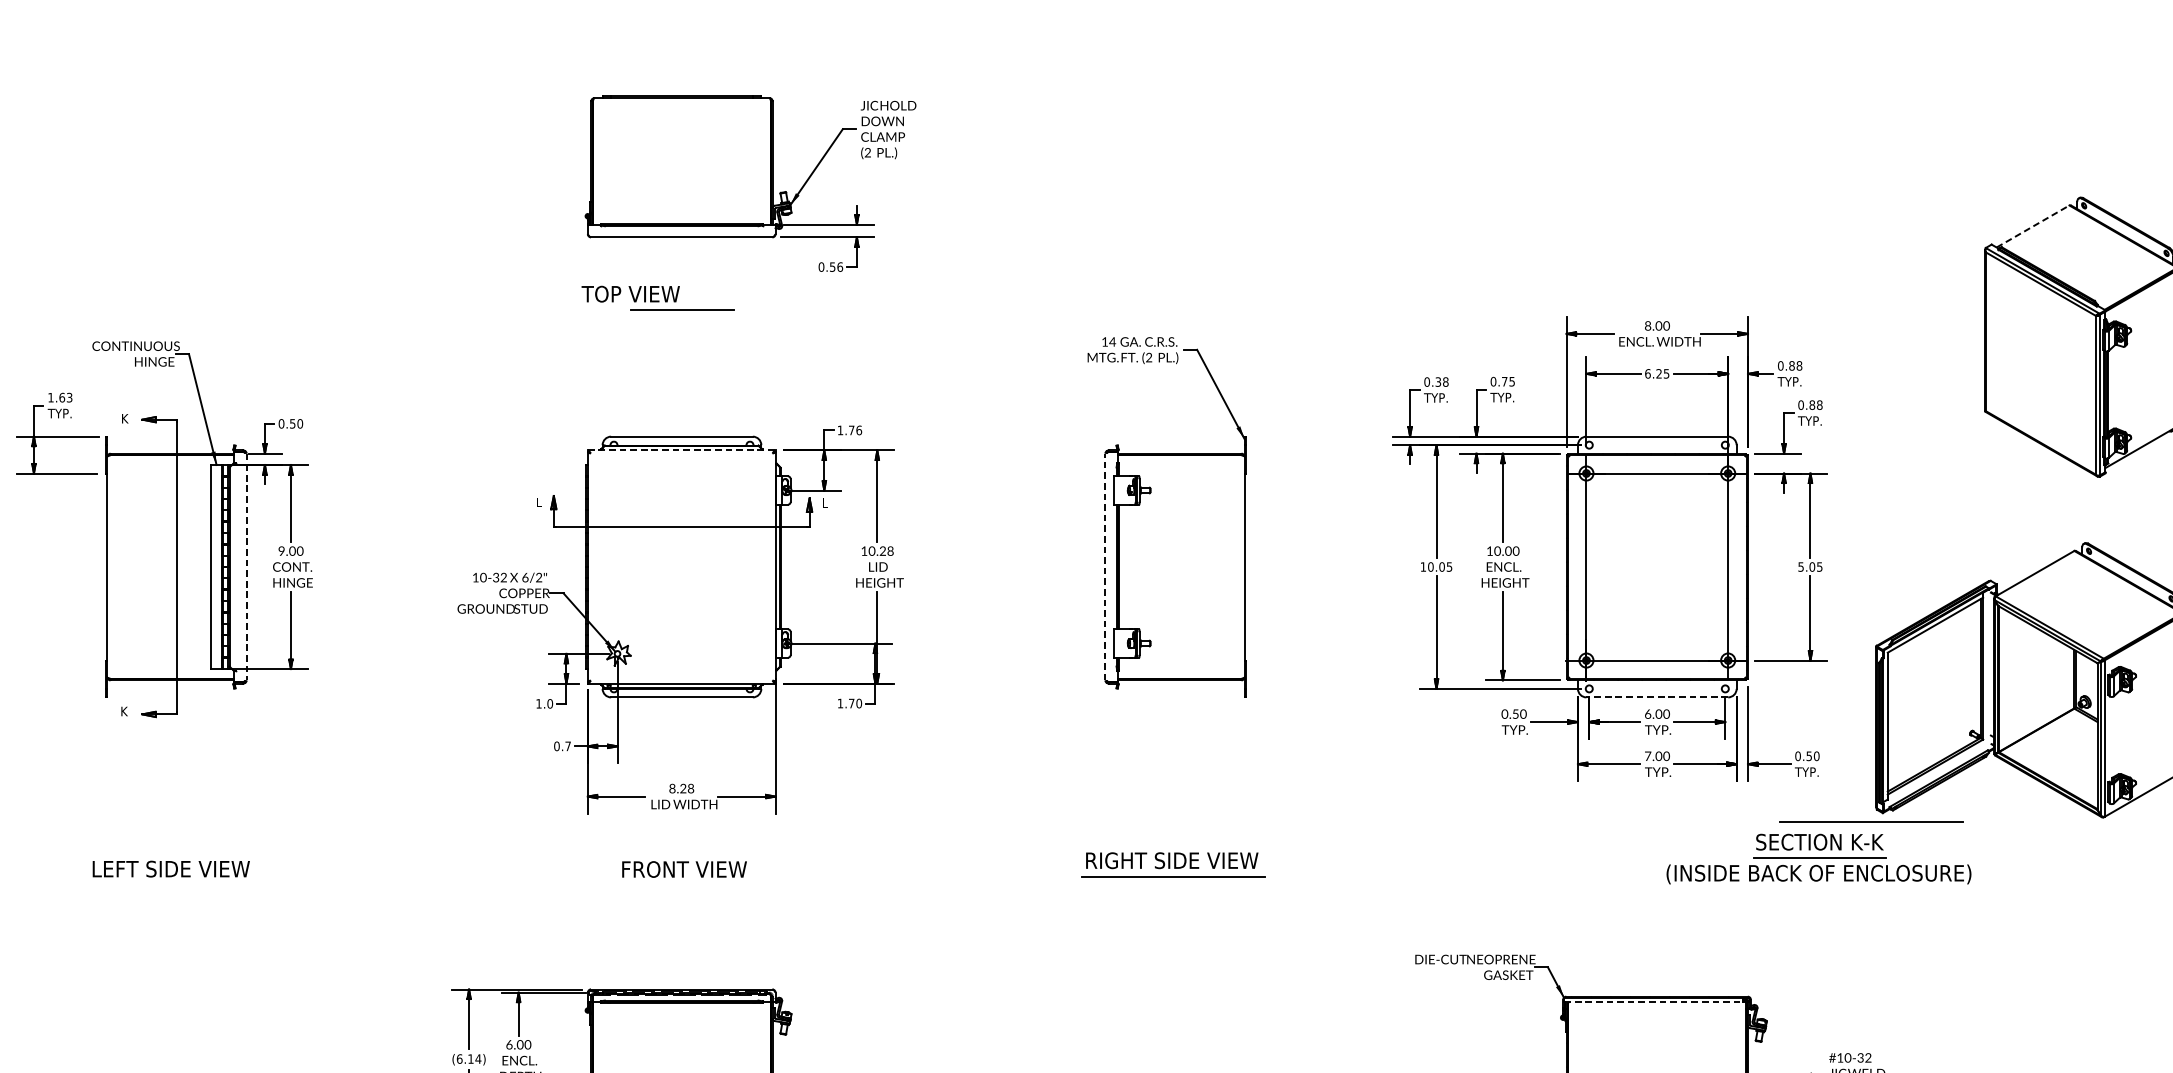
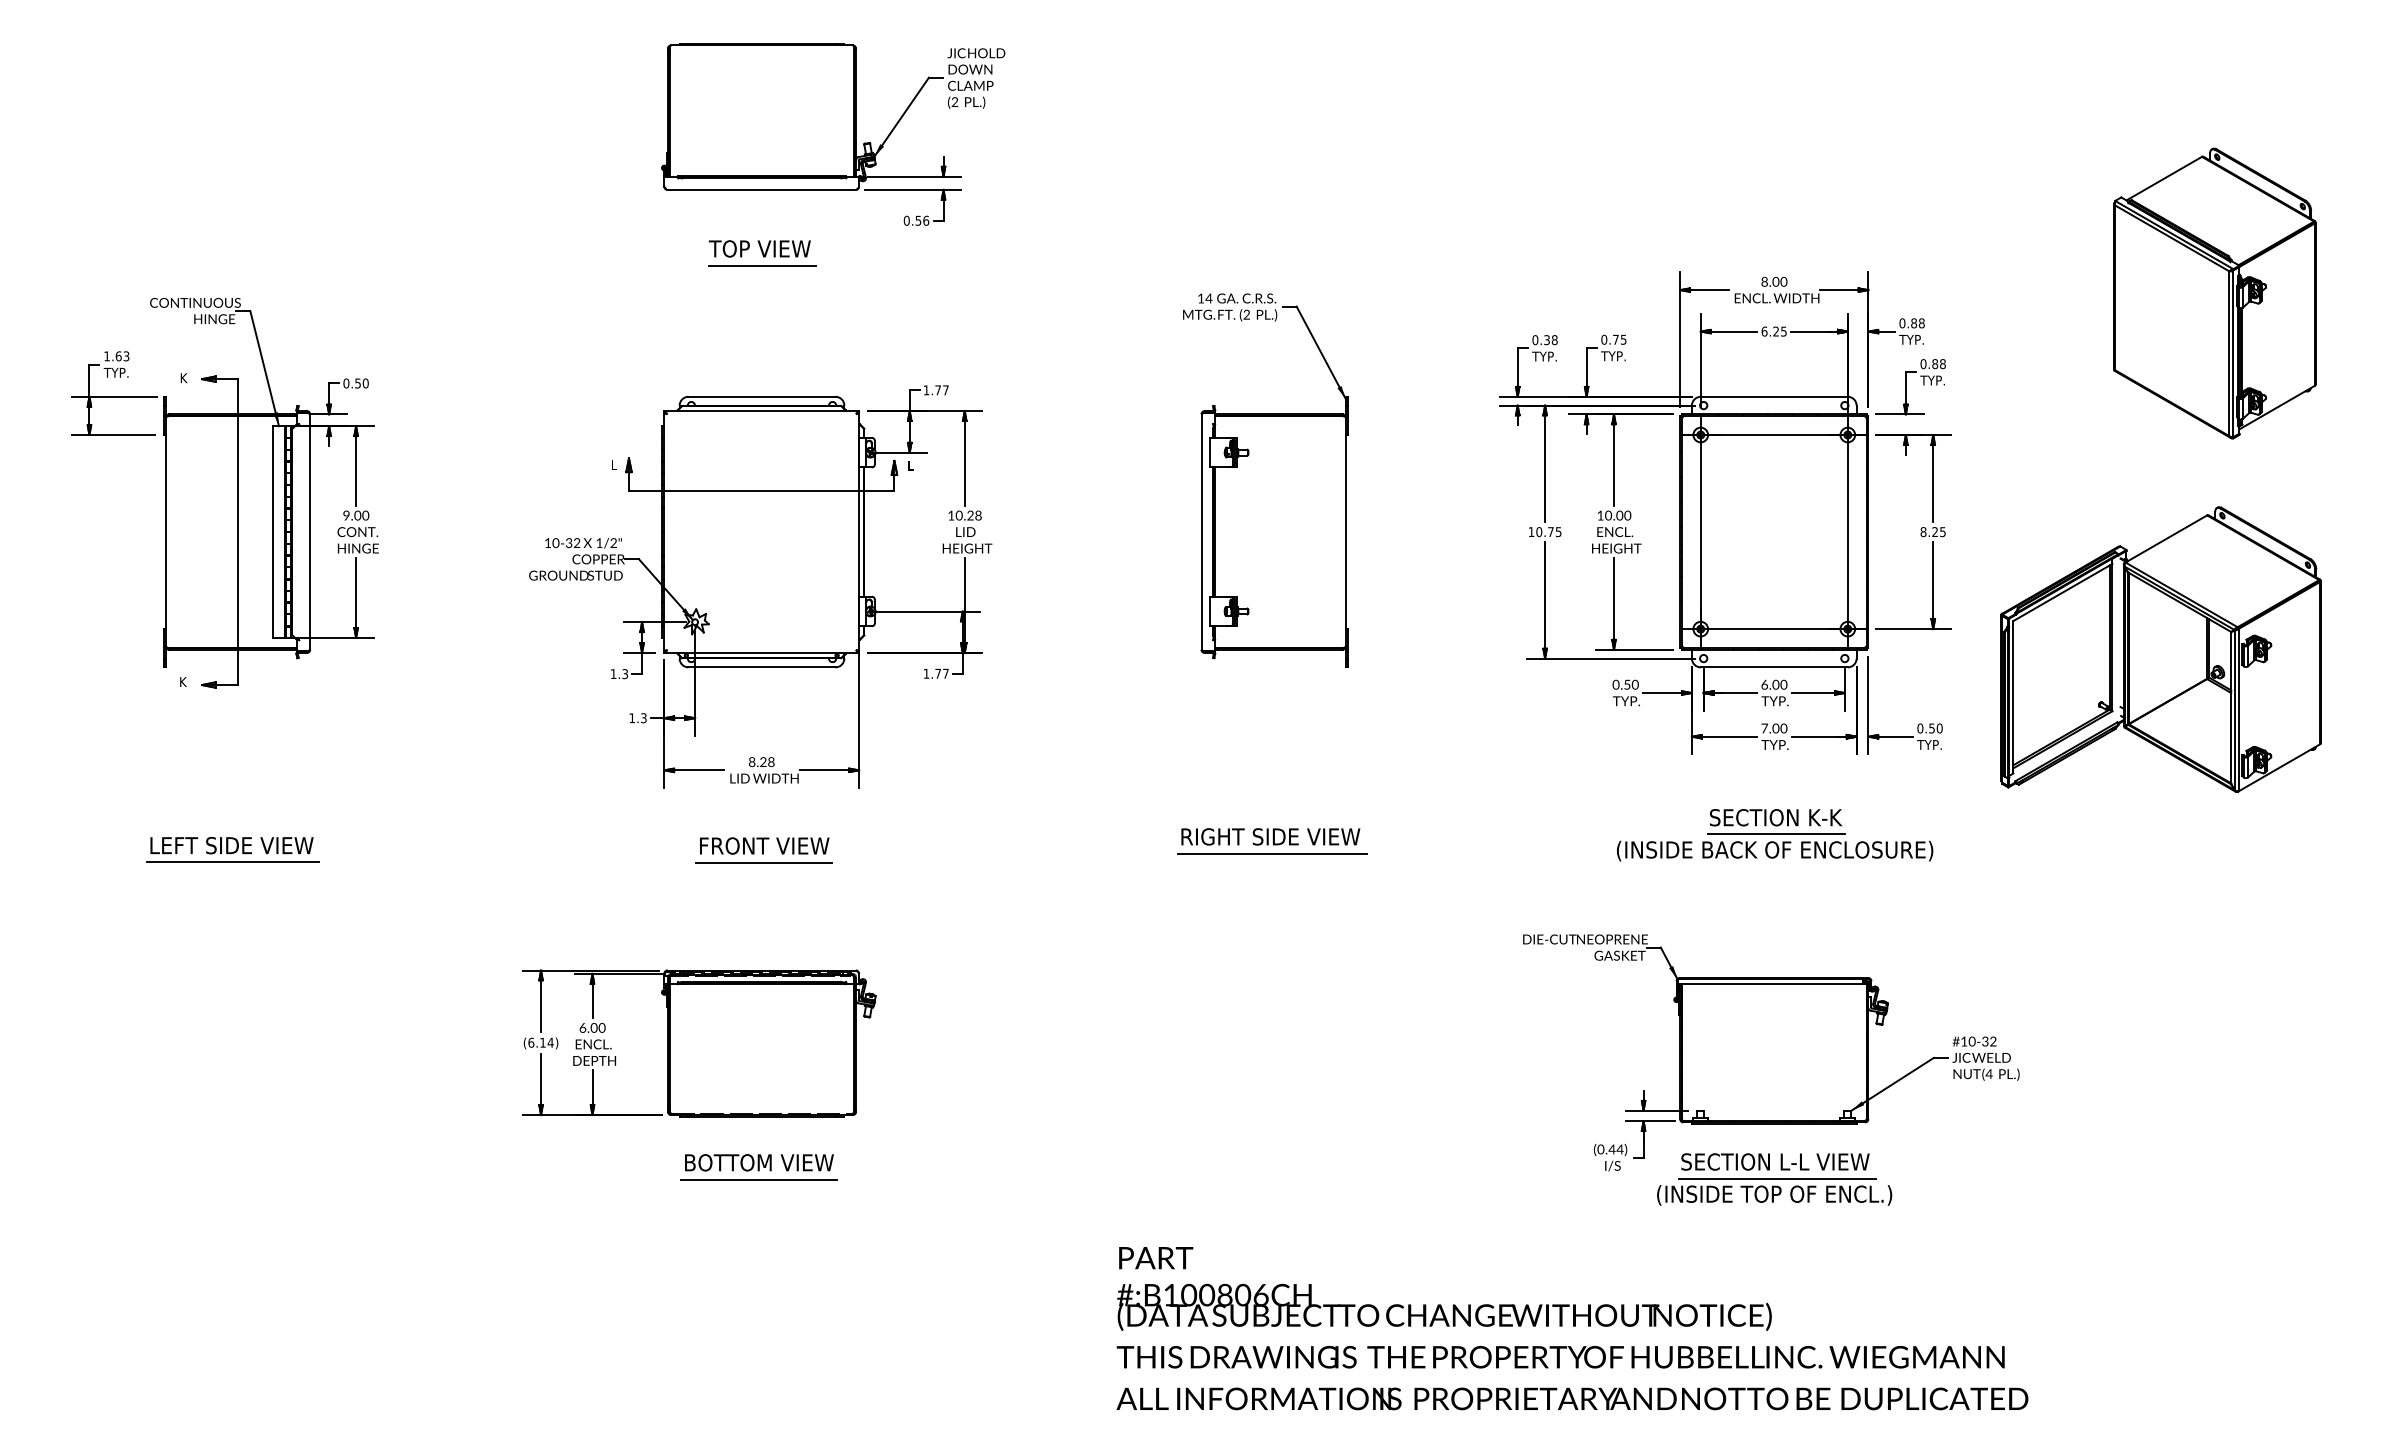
line: (2033, 226) -> (2164, 178), dashed -> solid
text: (630, 293) -> (759, 248), moved
text: (858, 430) -> (945, 390), 1.76 -> 1.77
line: (682, 450) -> (762, 411), dashed -> solid
line: (246, 567) -> (310, 532), dashed -> solid
line: (1105, 567) -> (1201, 532), dashed -> solid
text: (1441, 567) -> (1550, 532), 10.05 -> 10.75
text: (1806, 567) -> (1929, 532), 5.05 -> 8.25
text: (525, 577) -> (599, 542), 6/2" -> 1/2"
line: (1657, 697) -> (1774, 667), dashed -> solid
text: (858, 703) -> (945, 673), 1.70 -> 1.77
text: (550, 704) -> (625, 674), 1.0 -> 1.3
text: (562, 746) -> (637, 718), 0.7 -> 1.3
line: (1871, 821) -> (1996, 796), removed
part: (1819, 859) -> (1775, 835), moved
line: (171, 885) -> (232, 862), added
line: (684, 885) -> (764, 862), added
line: (1653, 1001) -> (1770, 983), dashed -> solid

